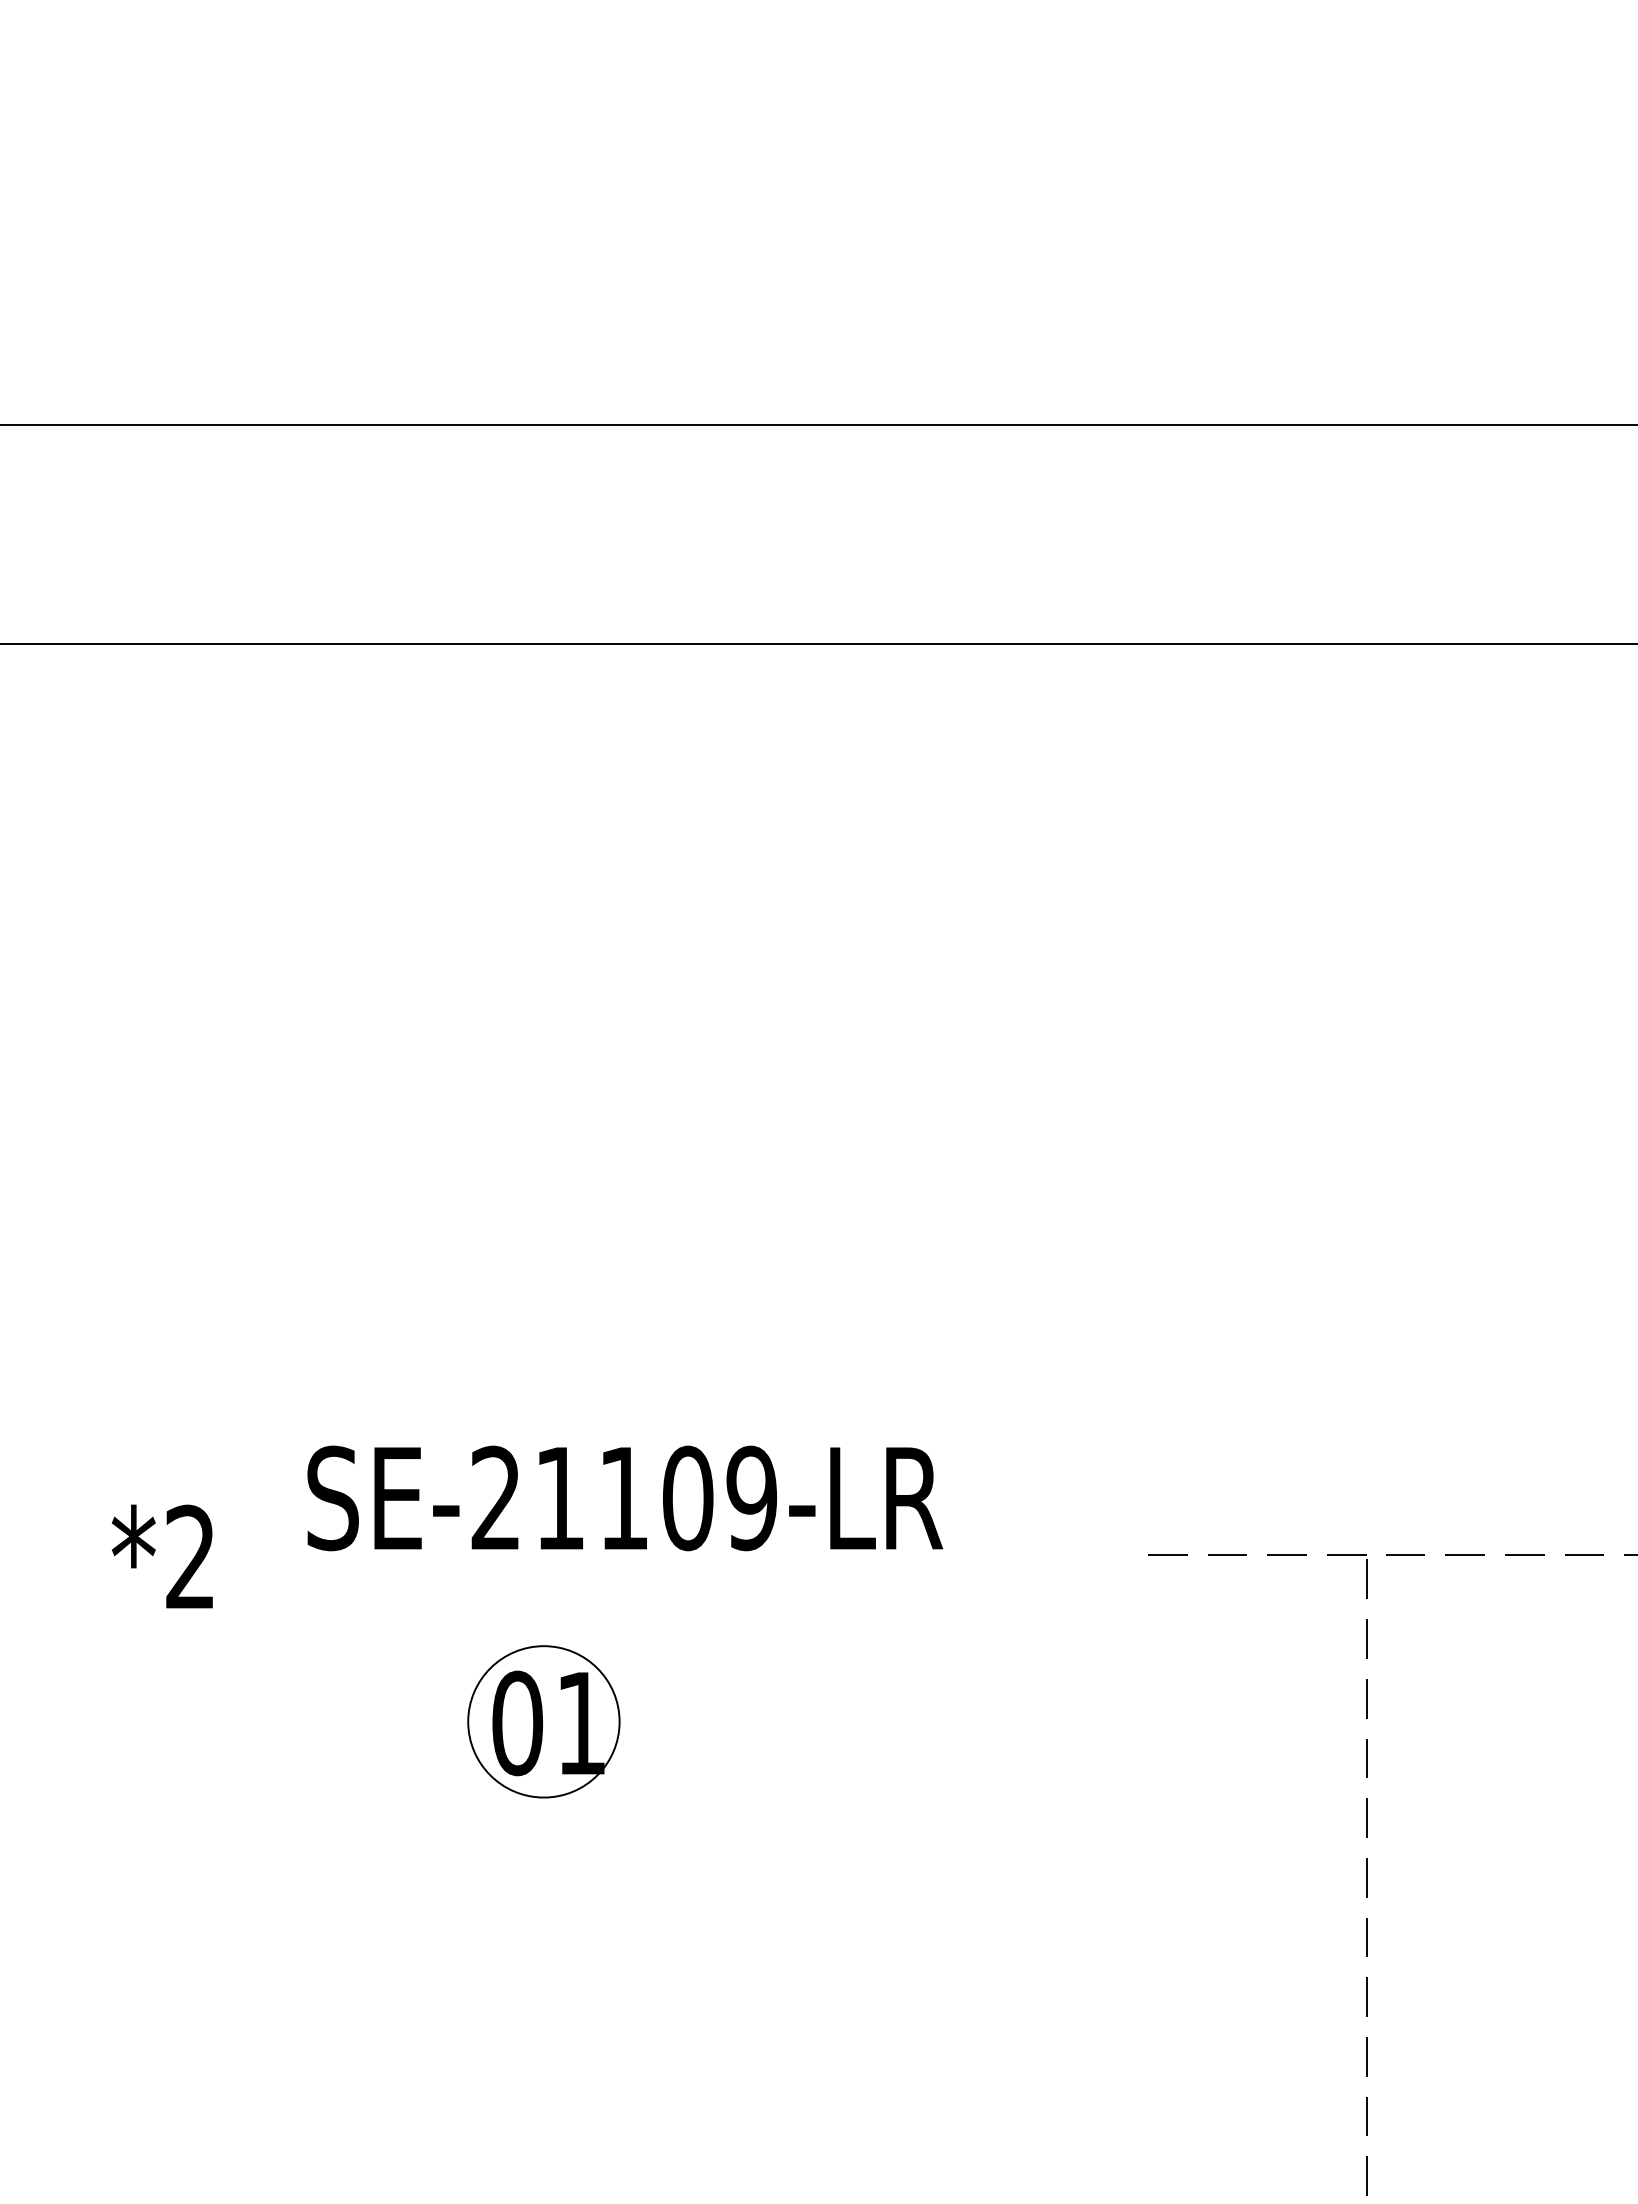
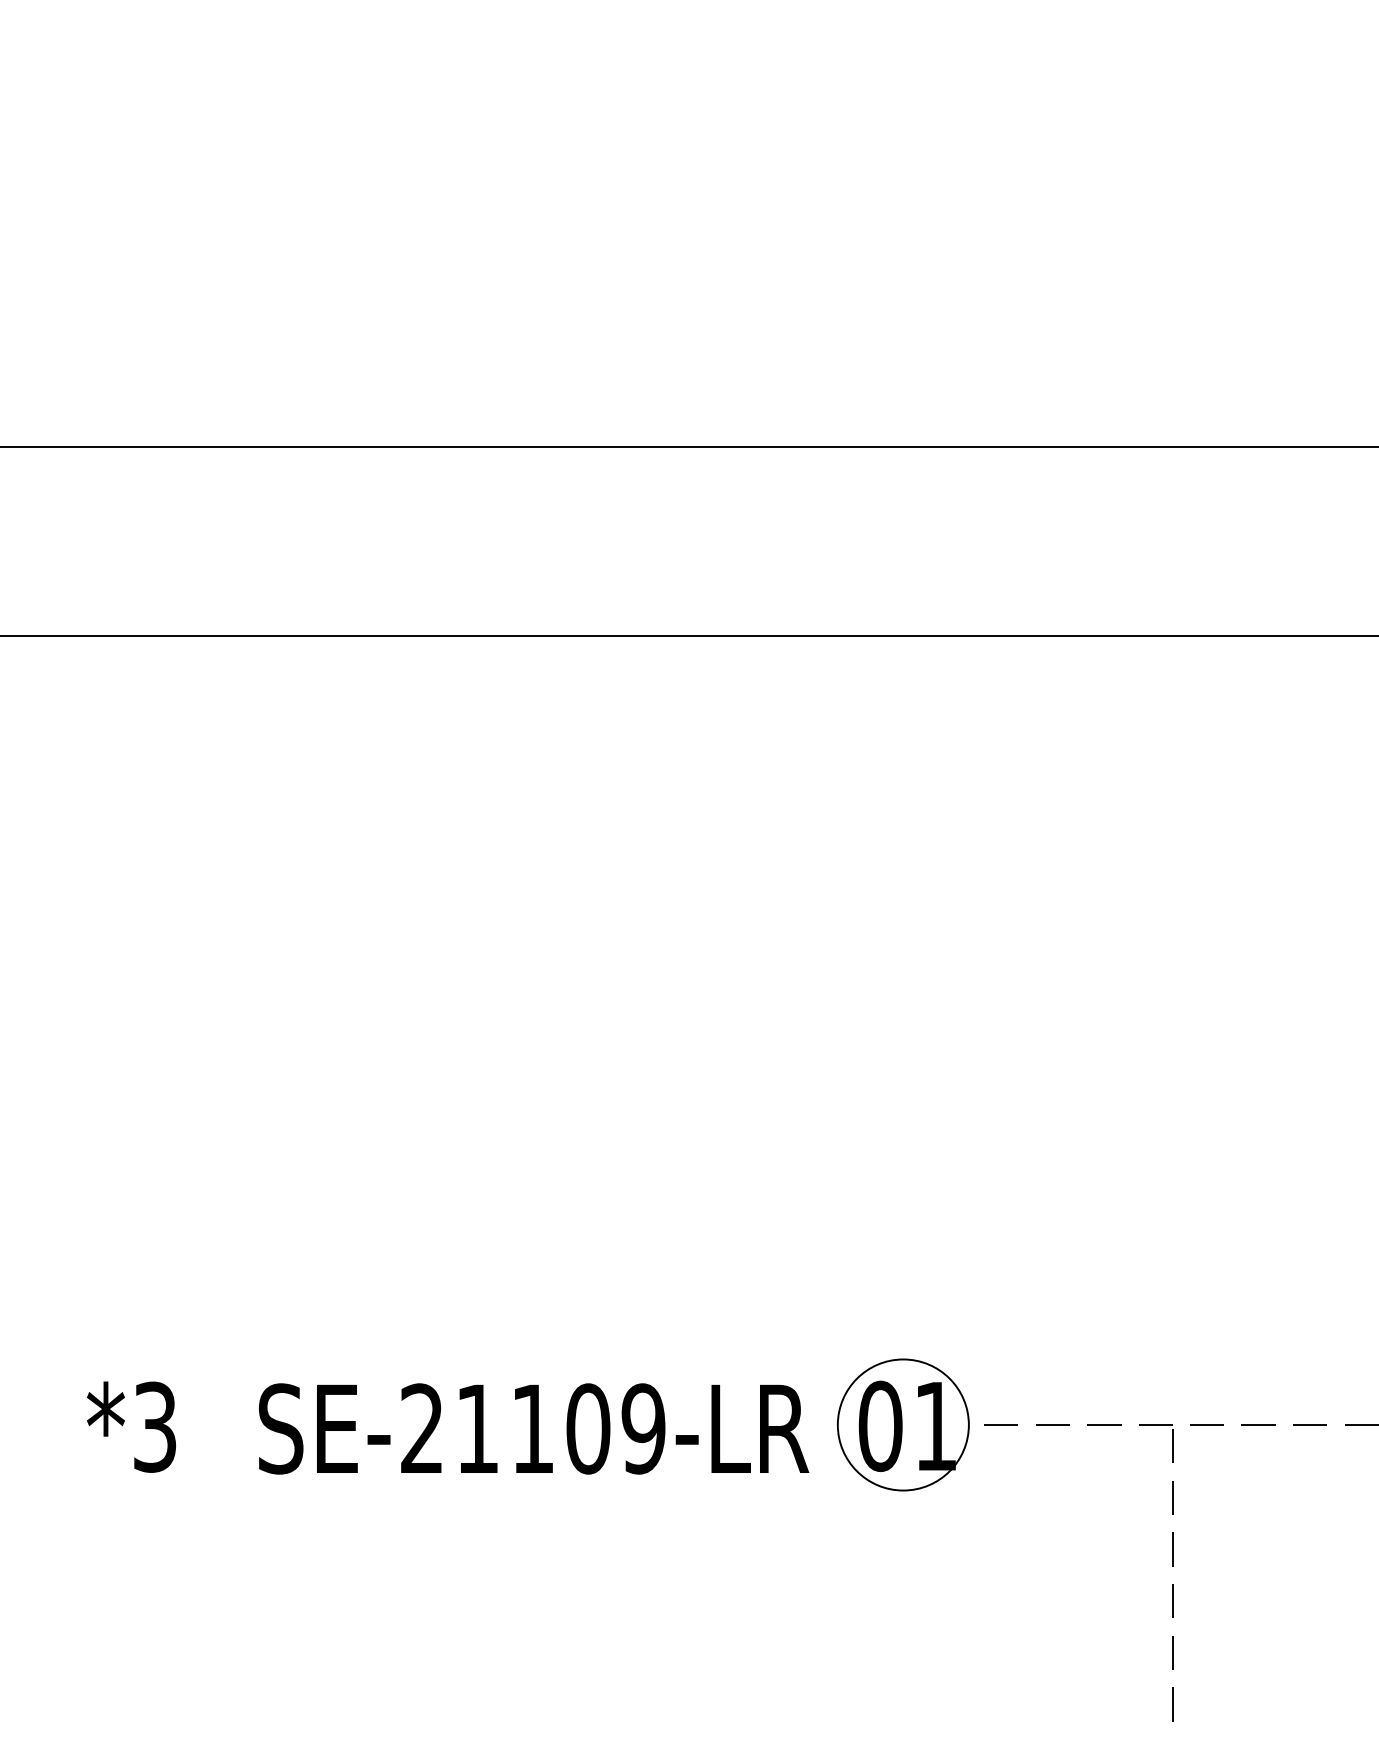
text: (625, 1498) -> (534, 1429), moved
text: (190, 1557) -> (155, 1427), *2 -> *3
part: (543, 1721) -> (903, 1424), moved

